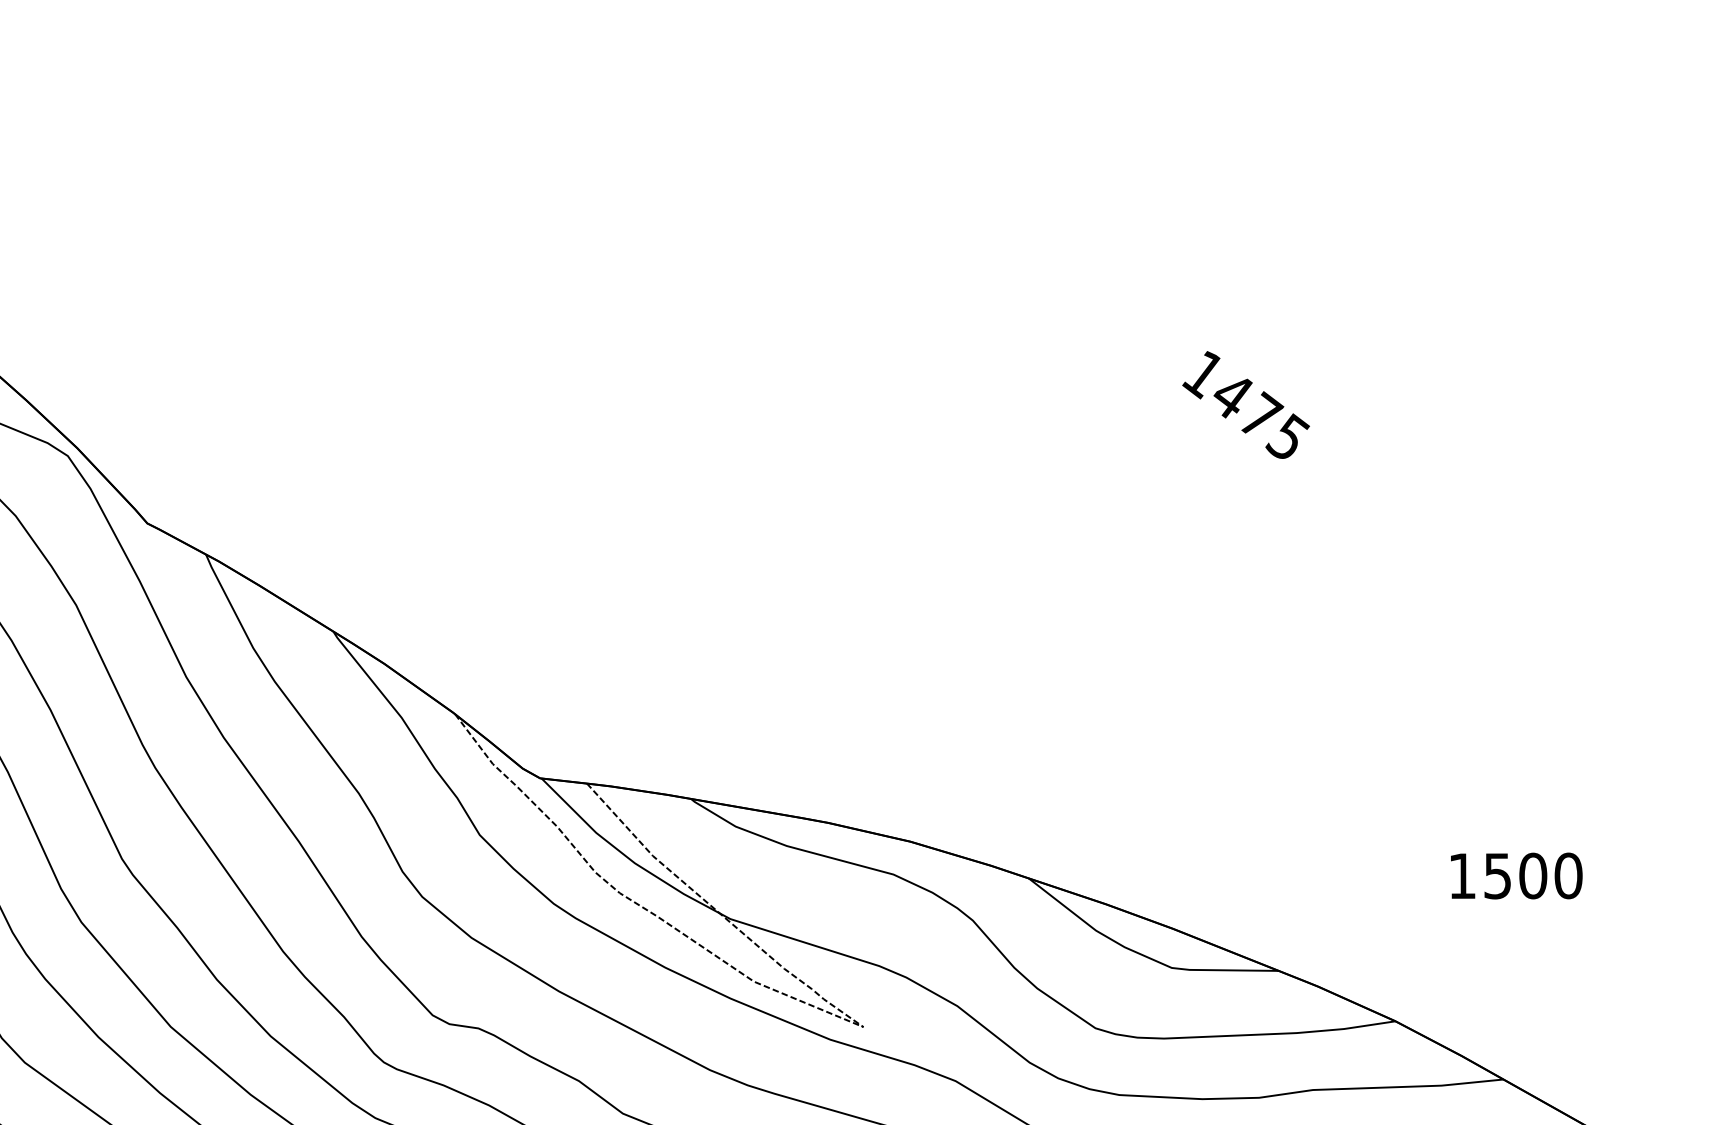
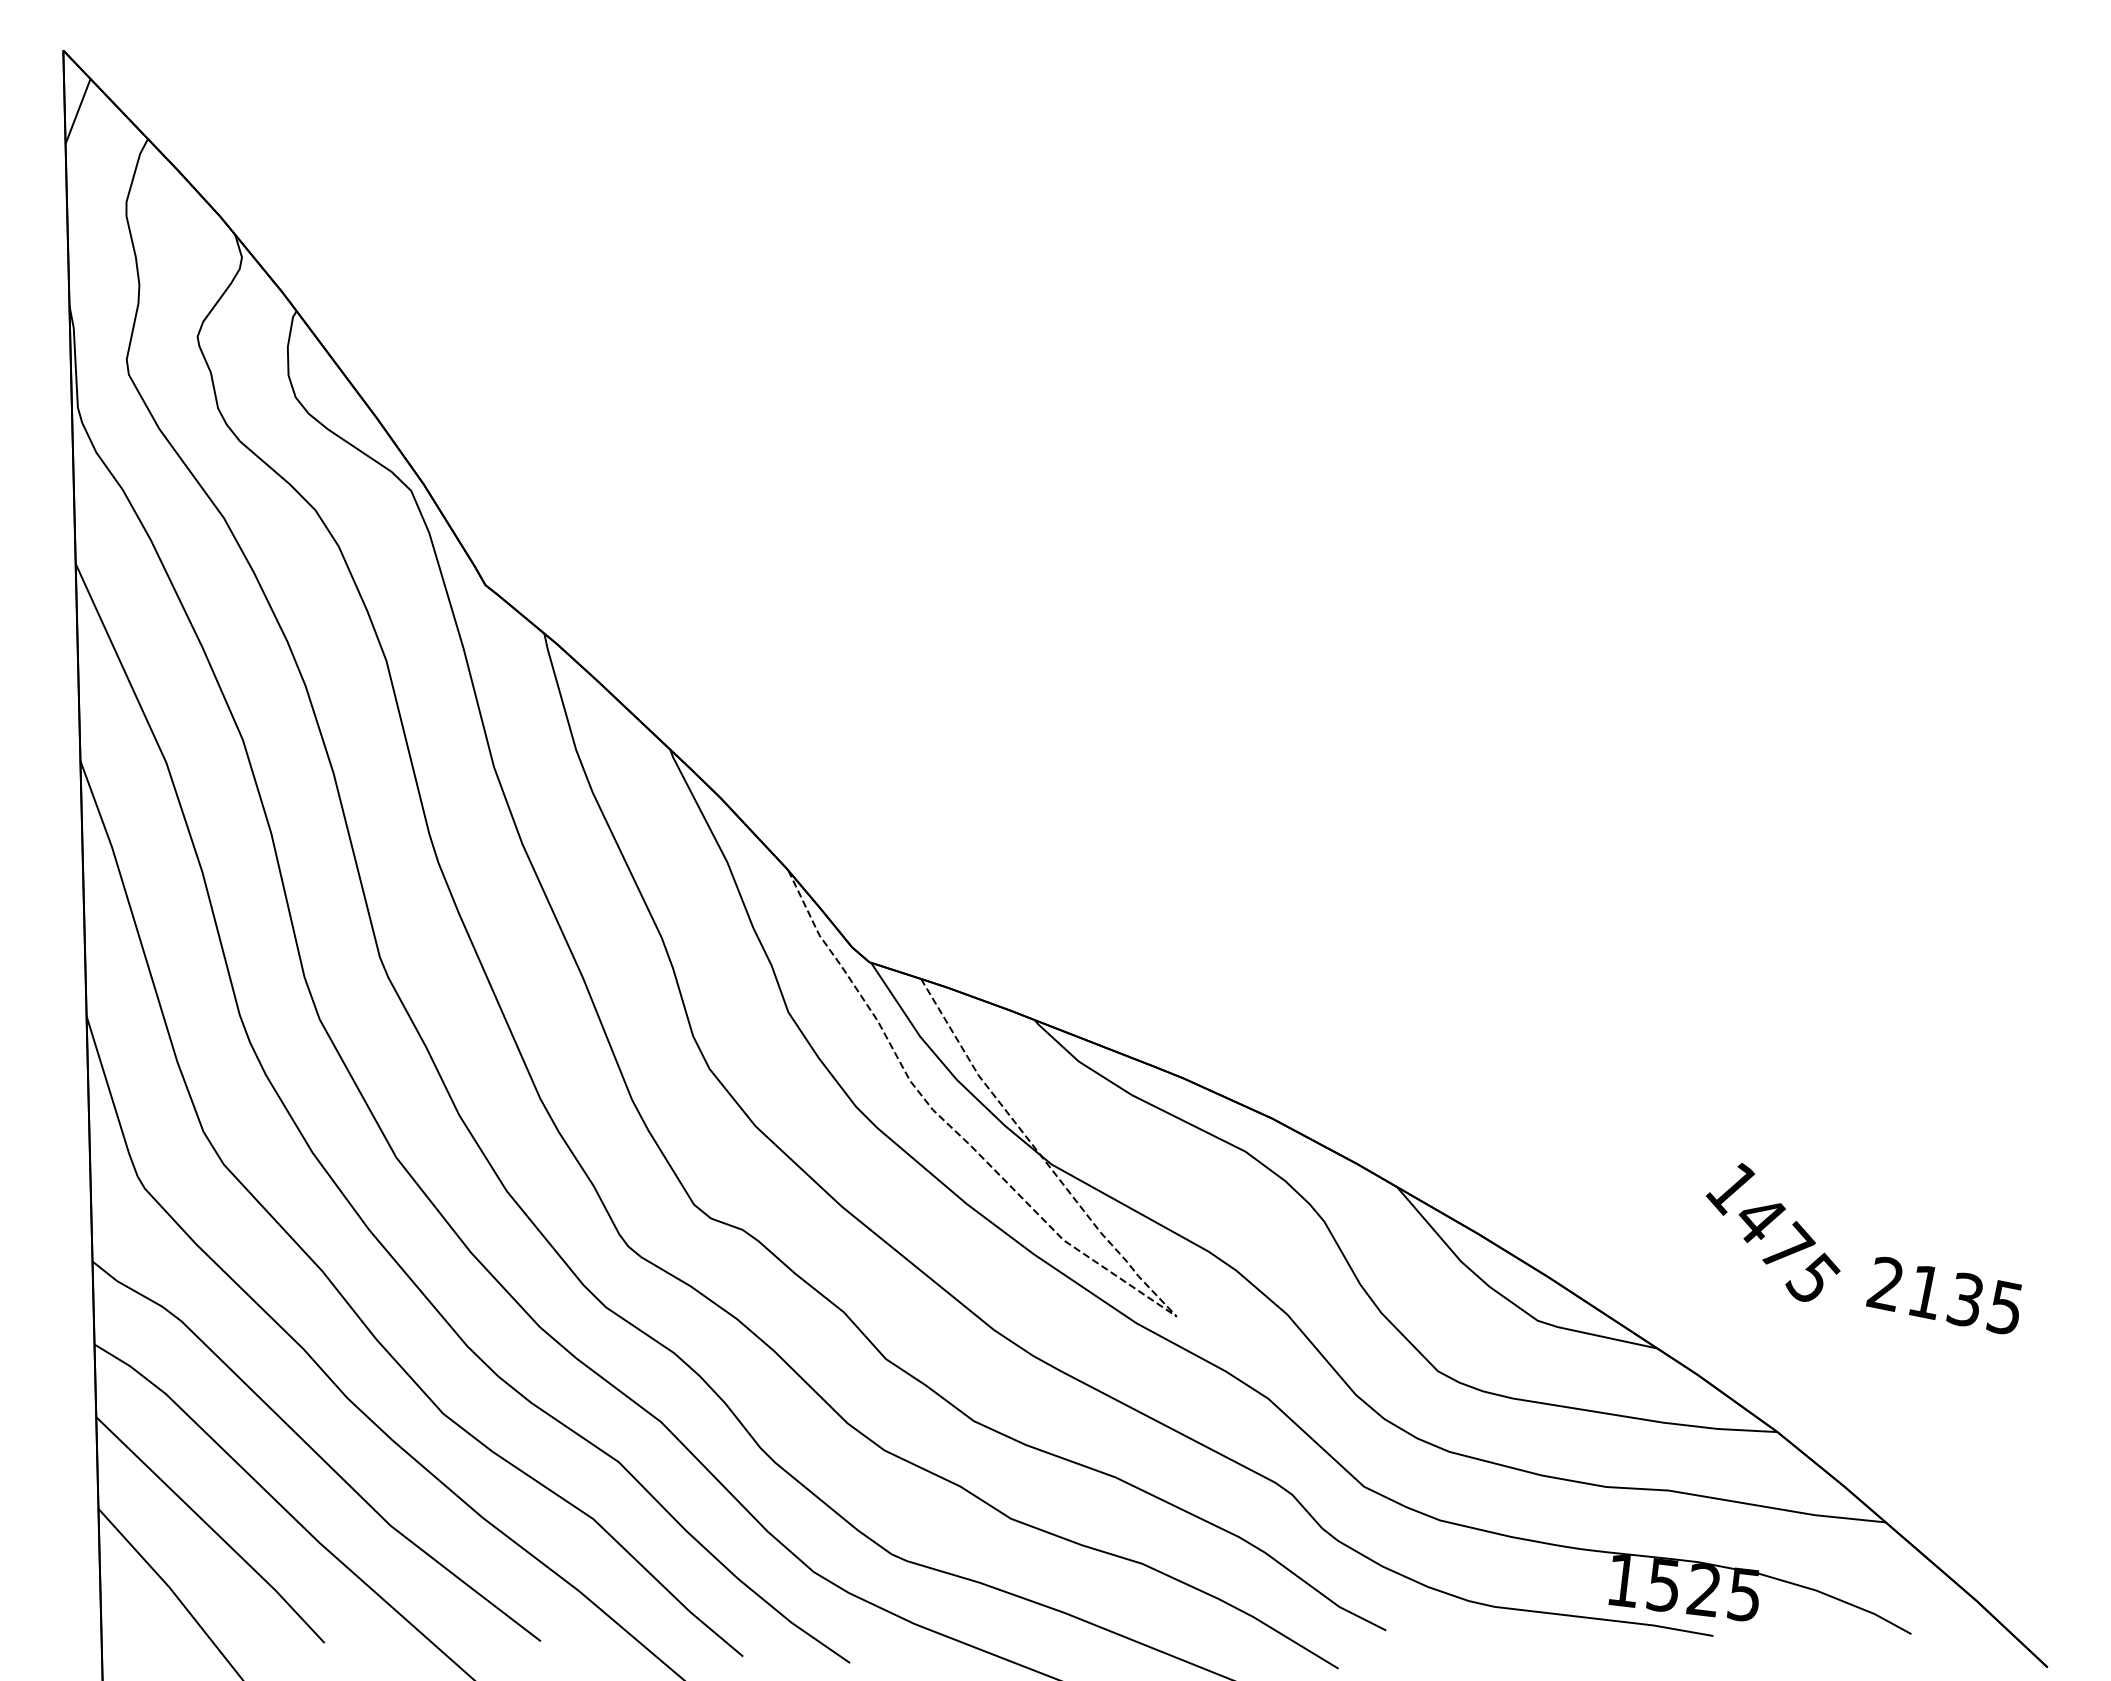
text: (1246, 404) -> (1773, 1232), moved
text: (1514, 875) -> (1944, 1295), 1500 -> 2135

